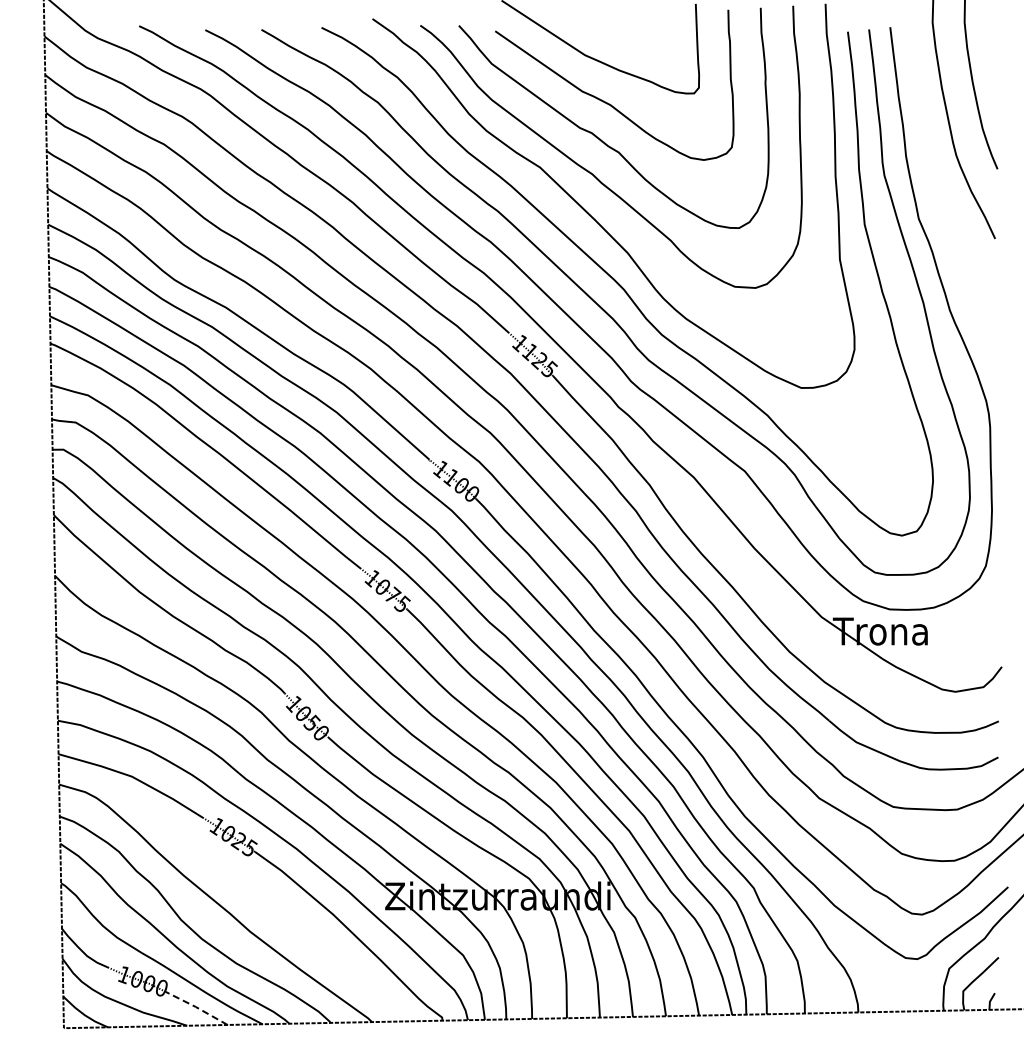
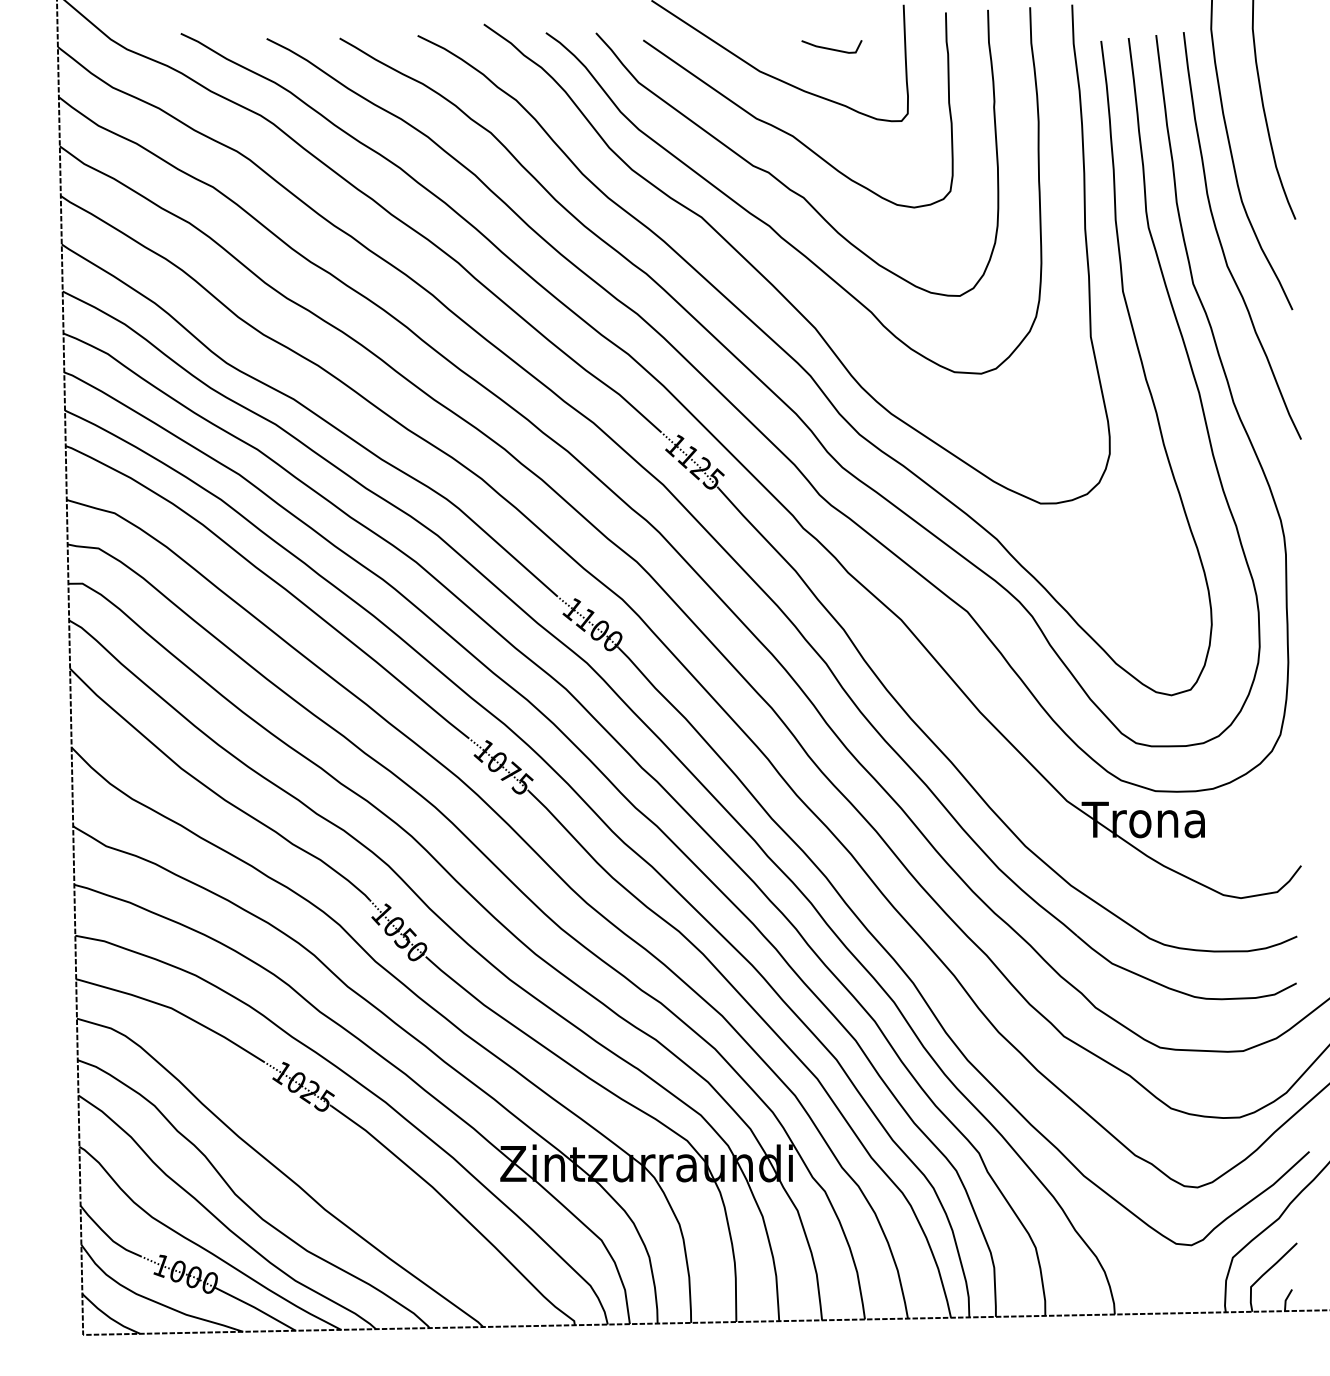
line: (640, 37) -> (831, 48), added
curve: (940, 185) -> (1221, 240), added
line: (196, 1007) -> (255, 1308), dashed -> solid

